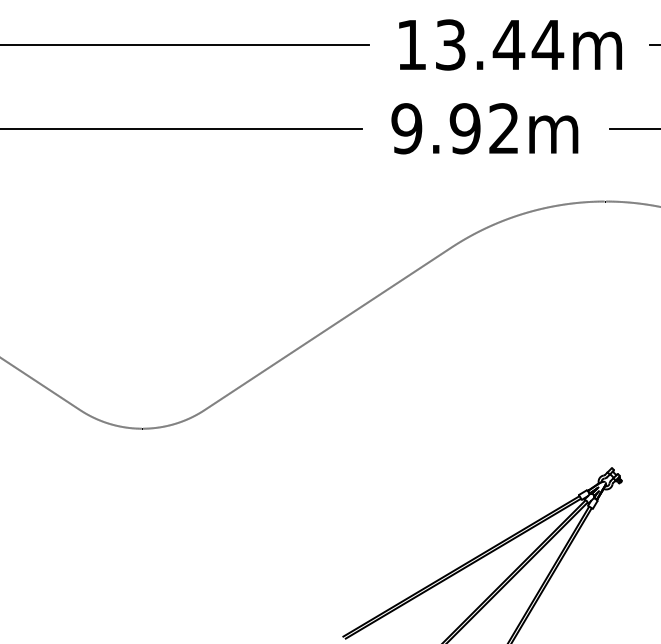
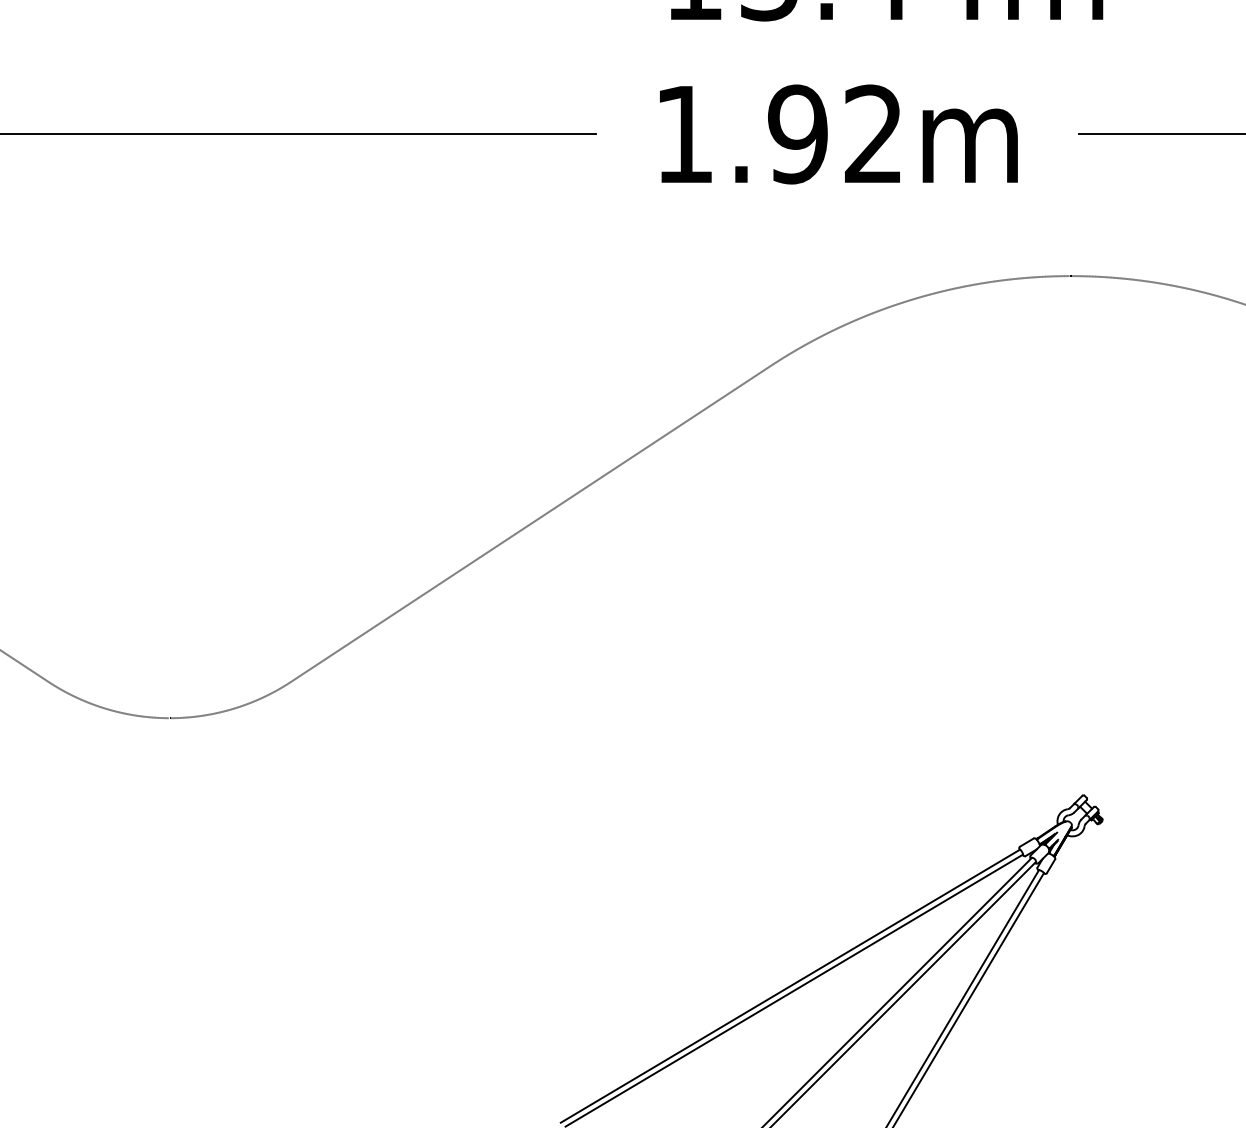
text: (406, 128) -> (683, 133), 9.92m -> 1.92m

